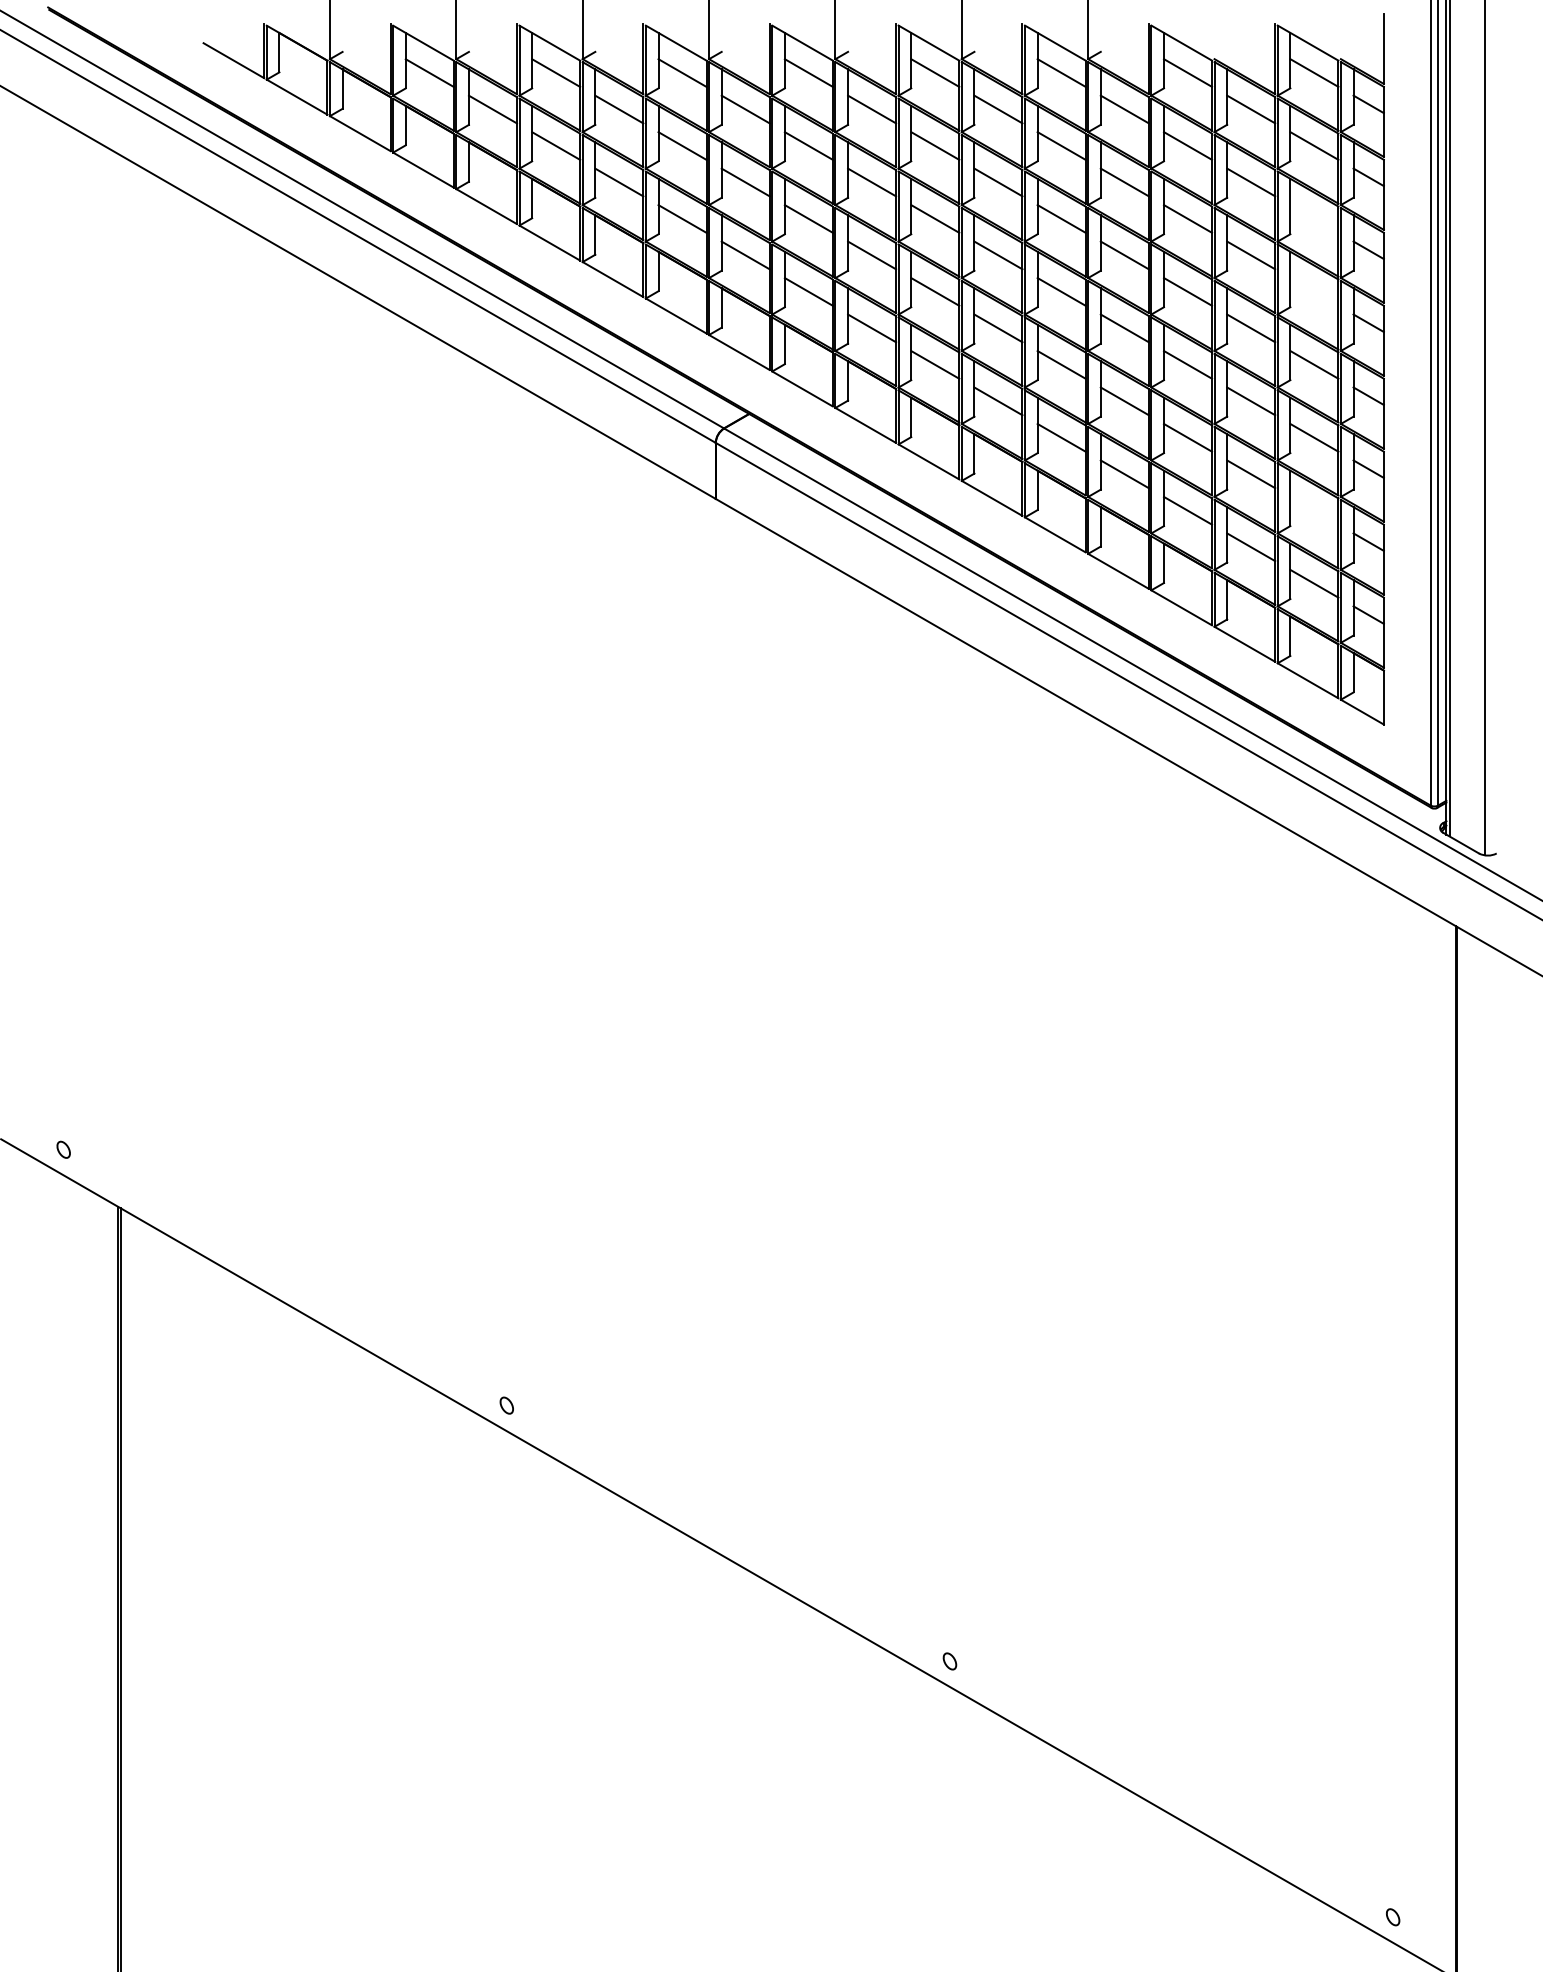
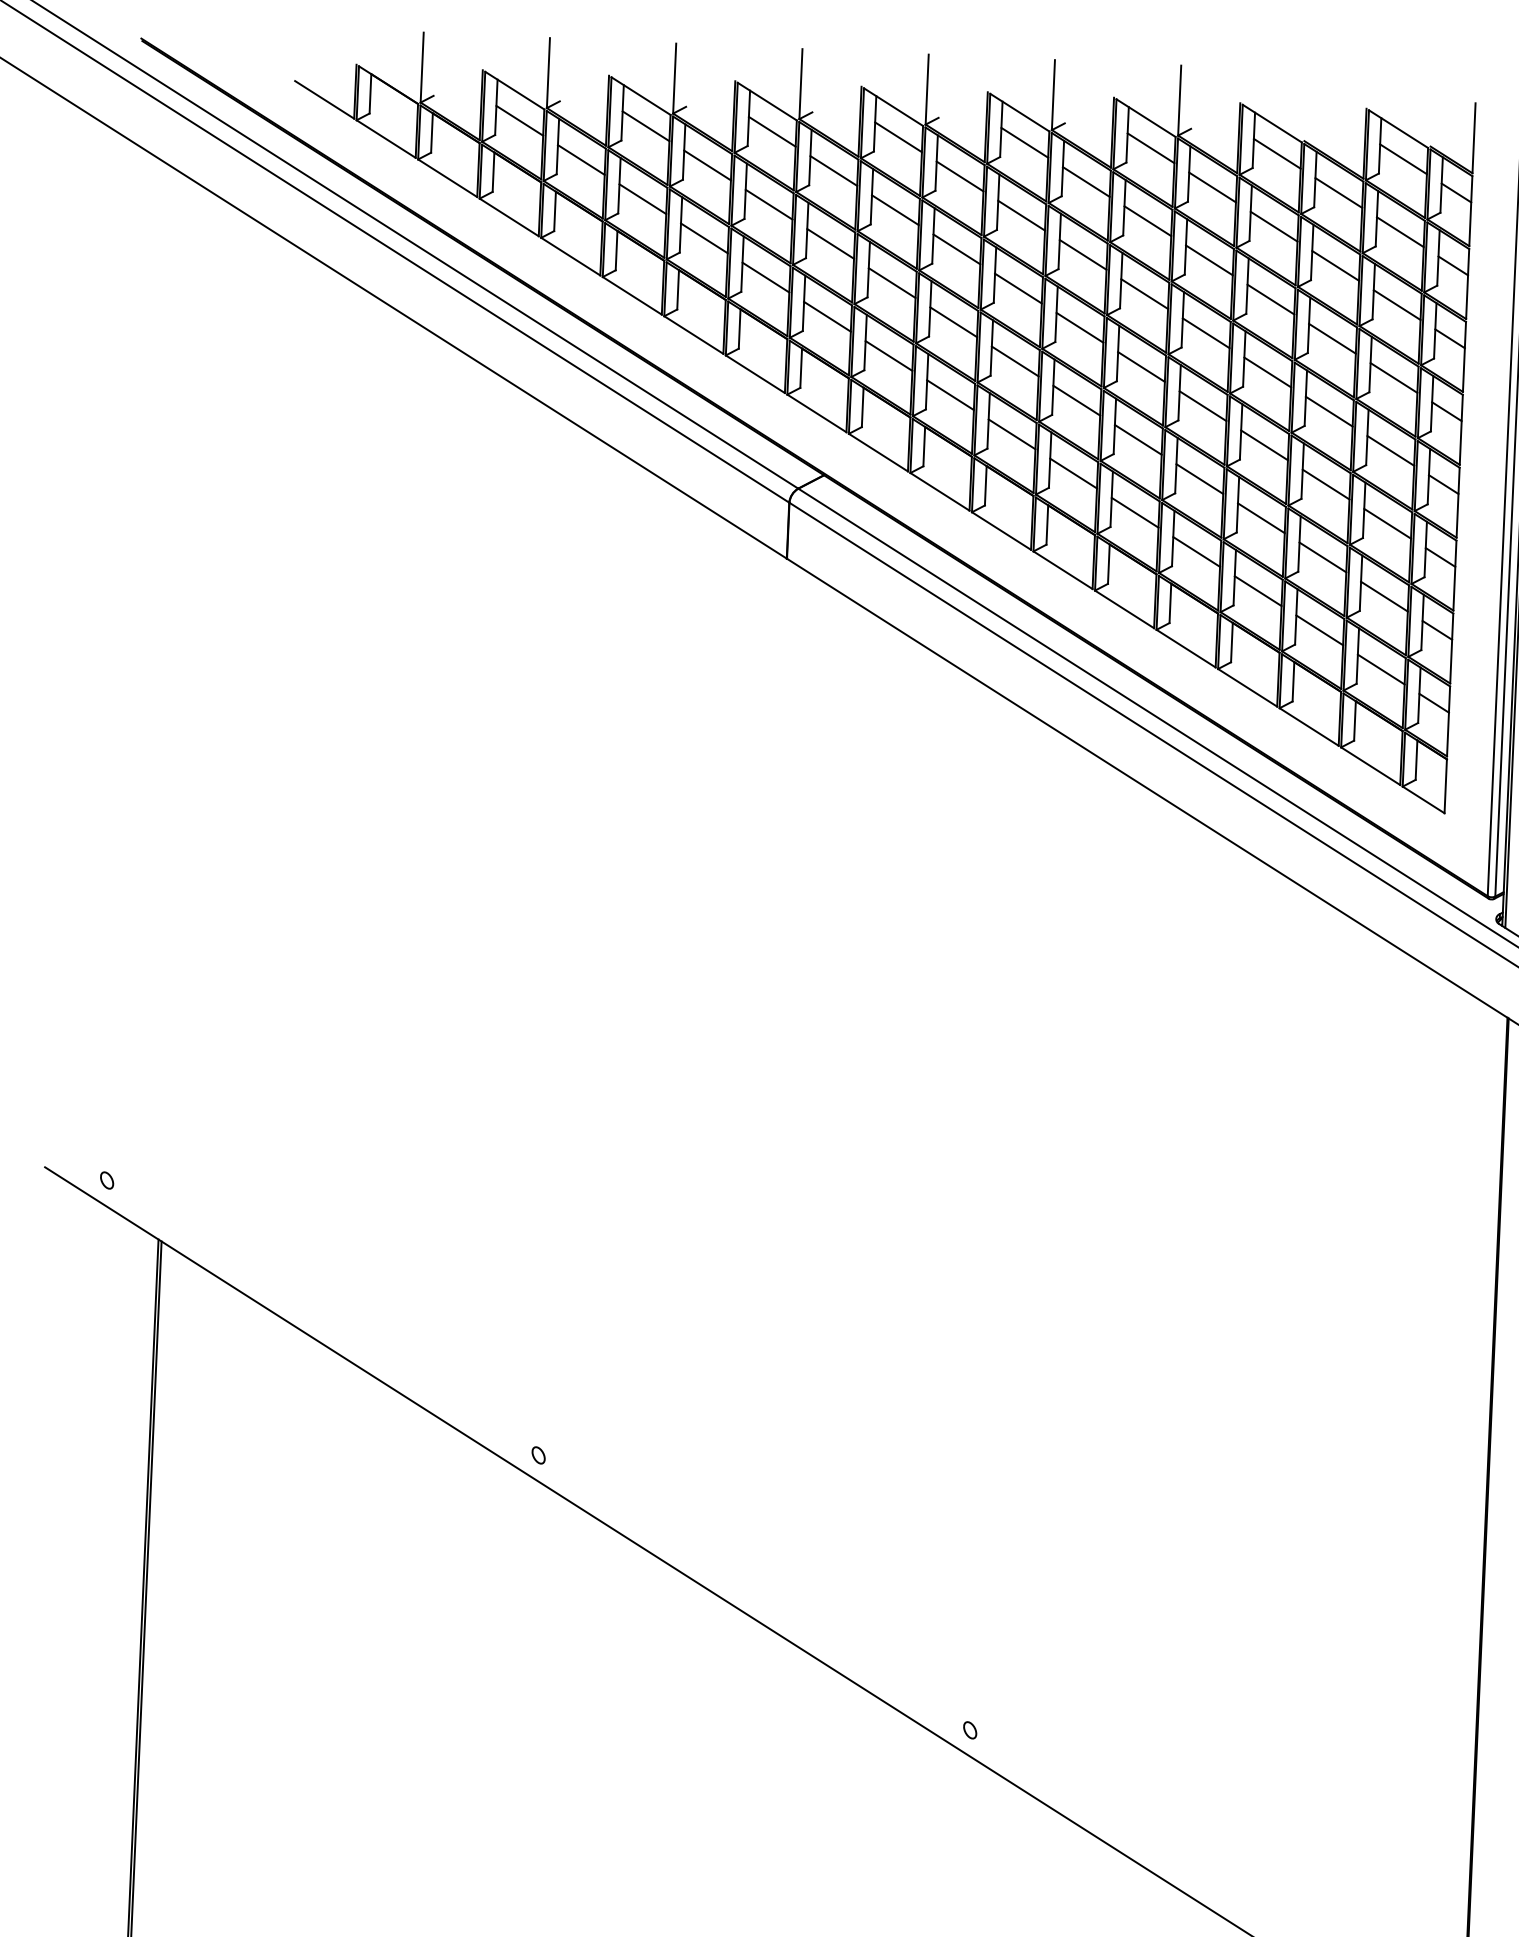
line: (1314, 218) -> (1397, 304), added
line: (1314, 291) -> (1394, 377), added
line: (1314, 510) -> (1384, 596), added

